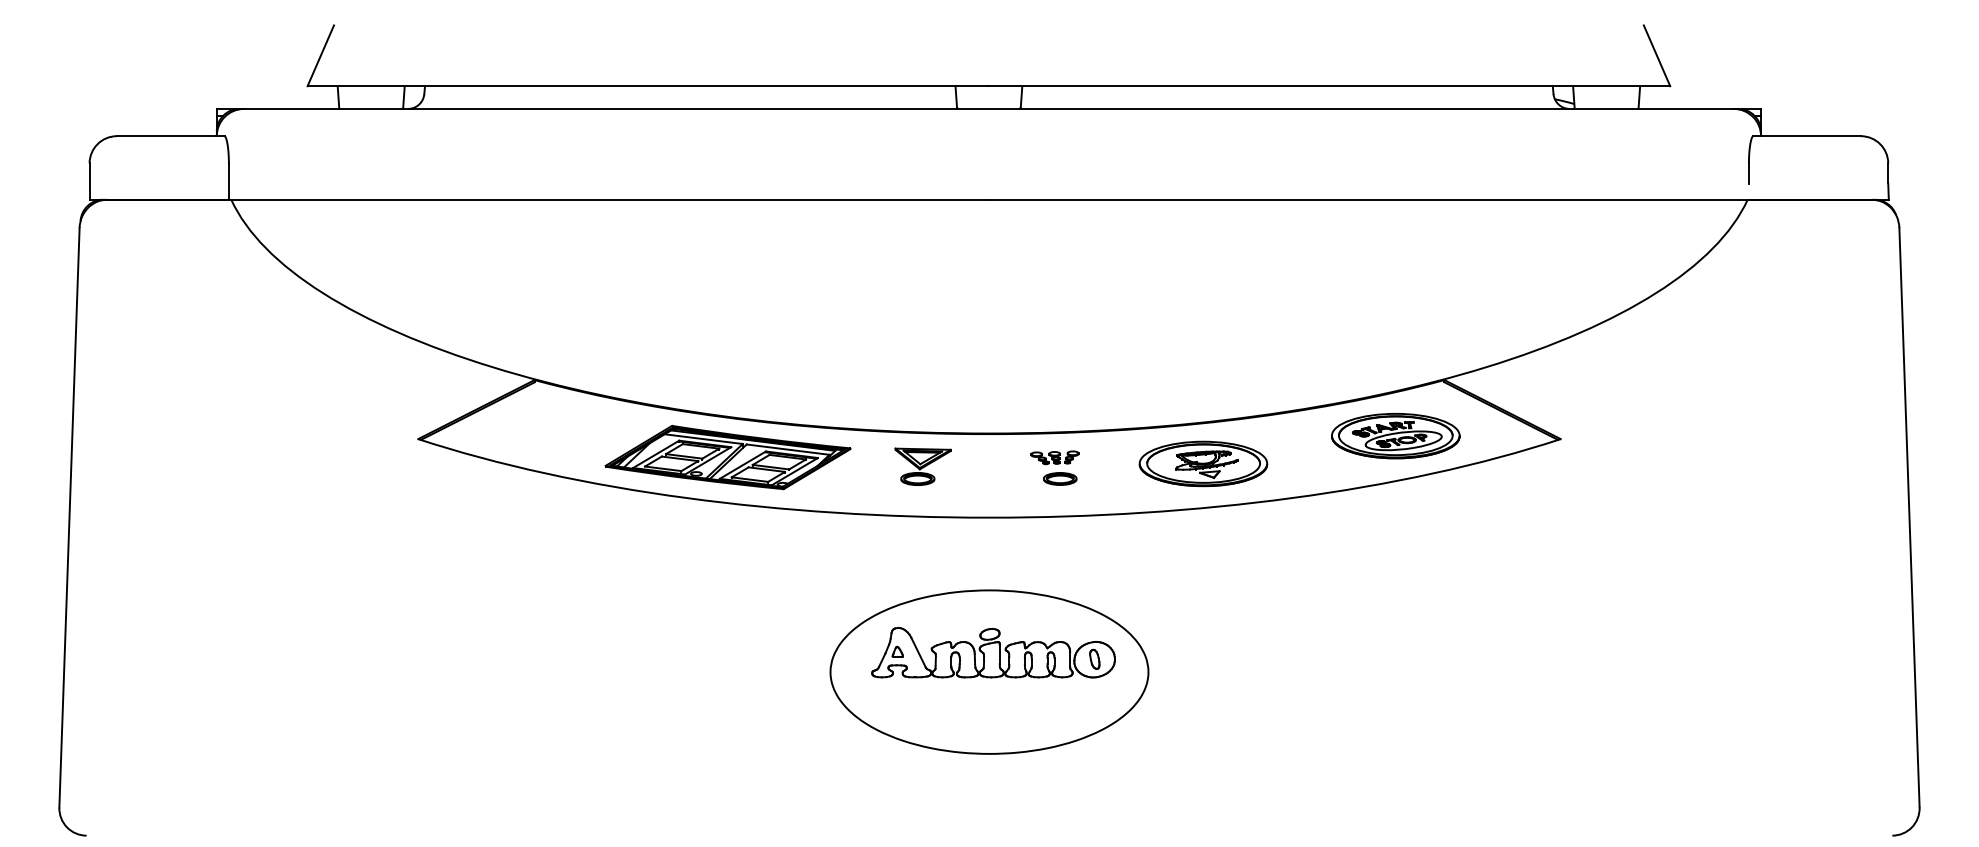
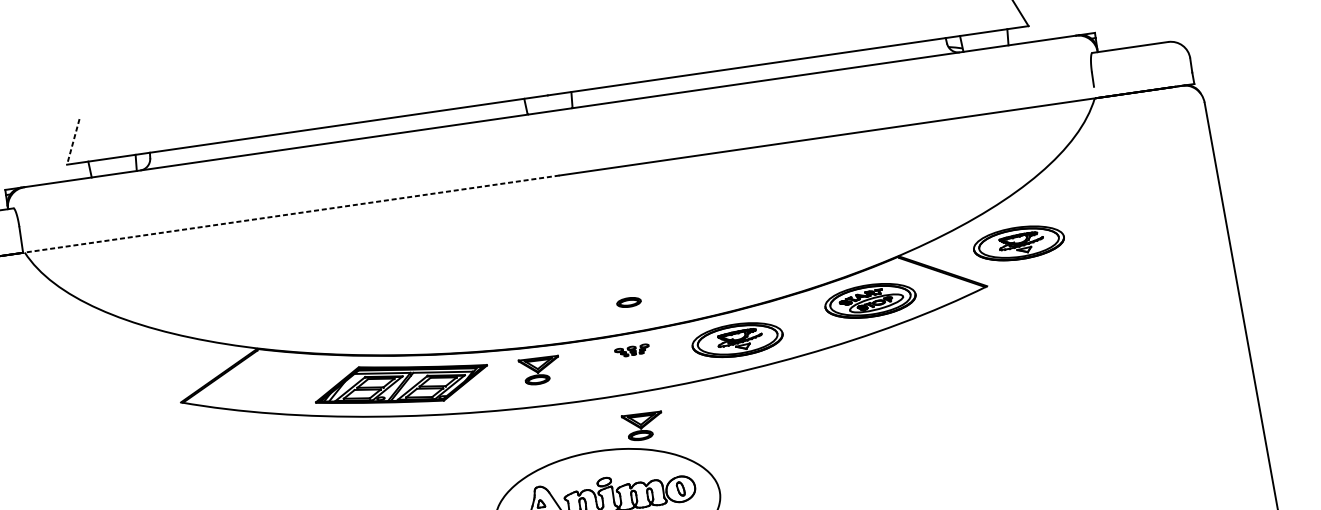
line: (320, 56) -> (73, 142), solid -> dashed
line: (608, 199) -> (290, 214), solid -> dashed
part: (1613, 385) -> (1018, 243), added
part: (1060, 478) -> (629, 302), moved
part: (1054, 564) -> (642, 426), added

